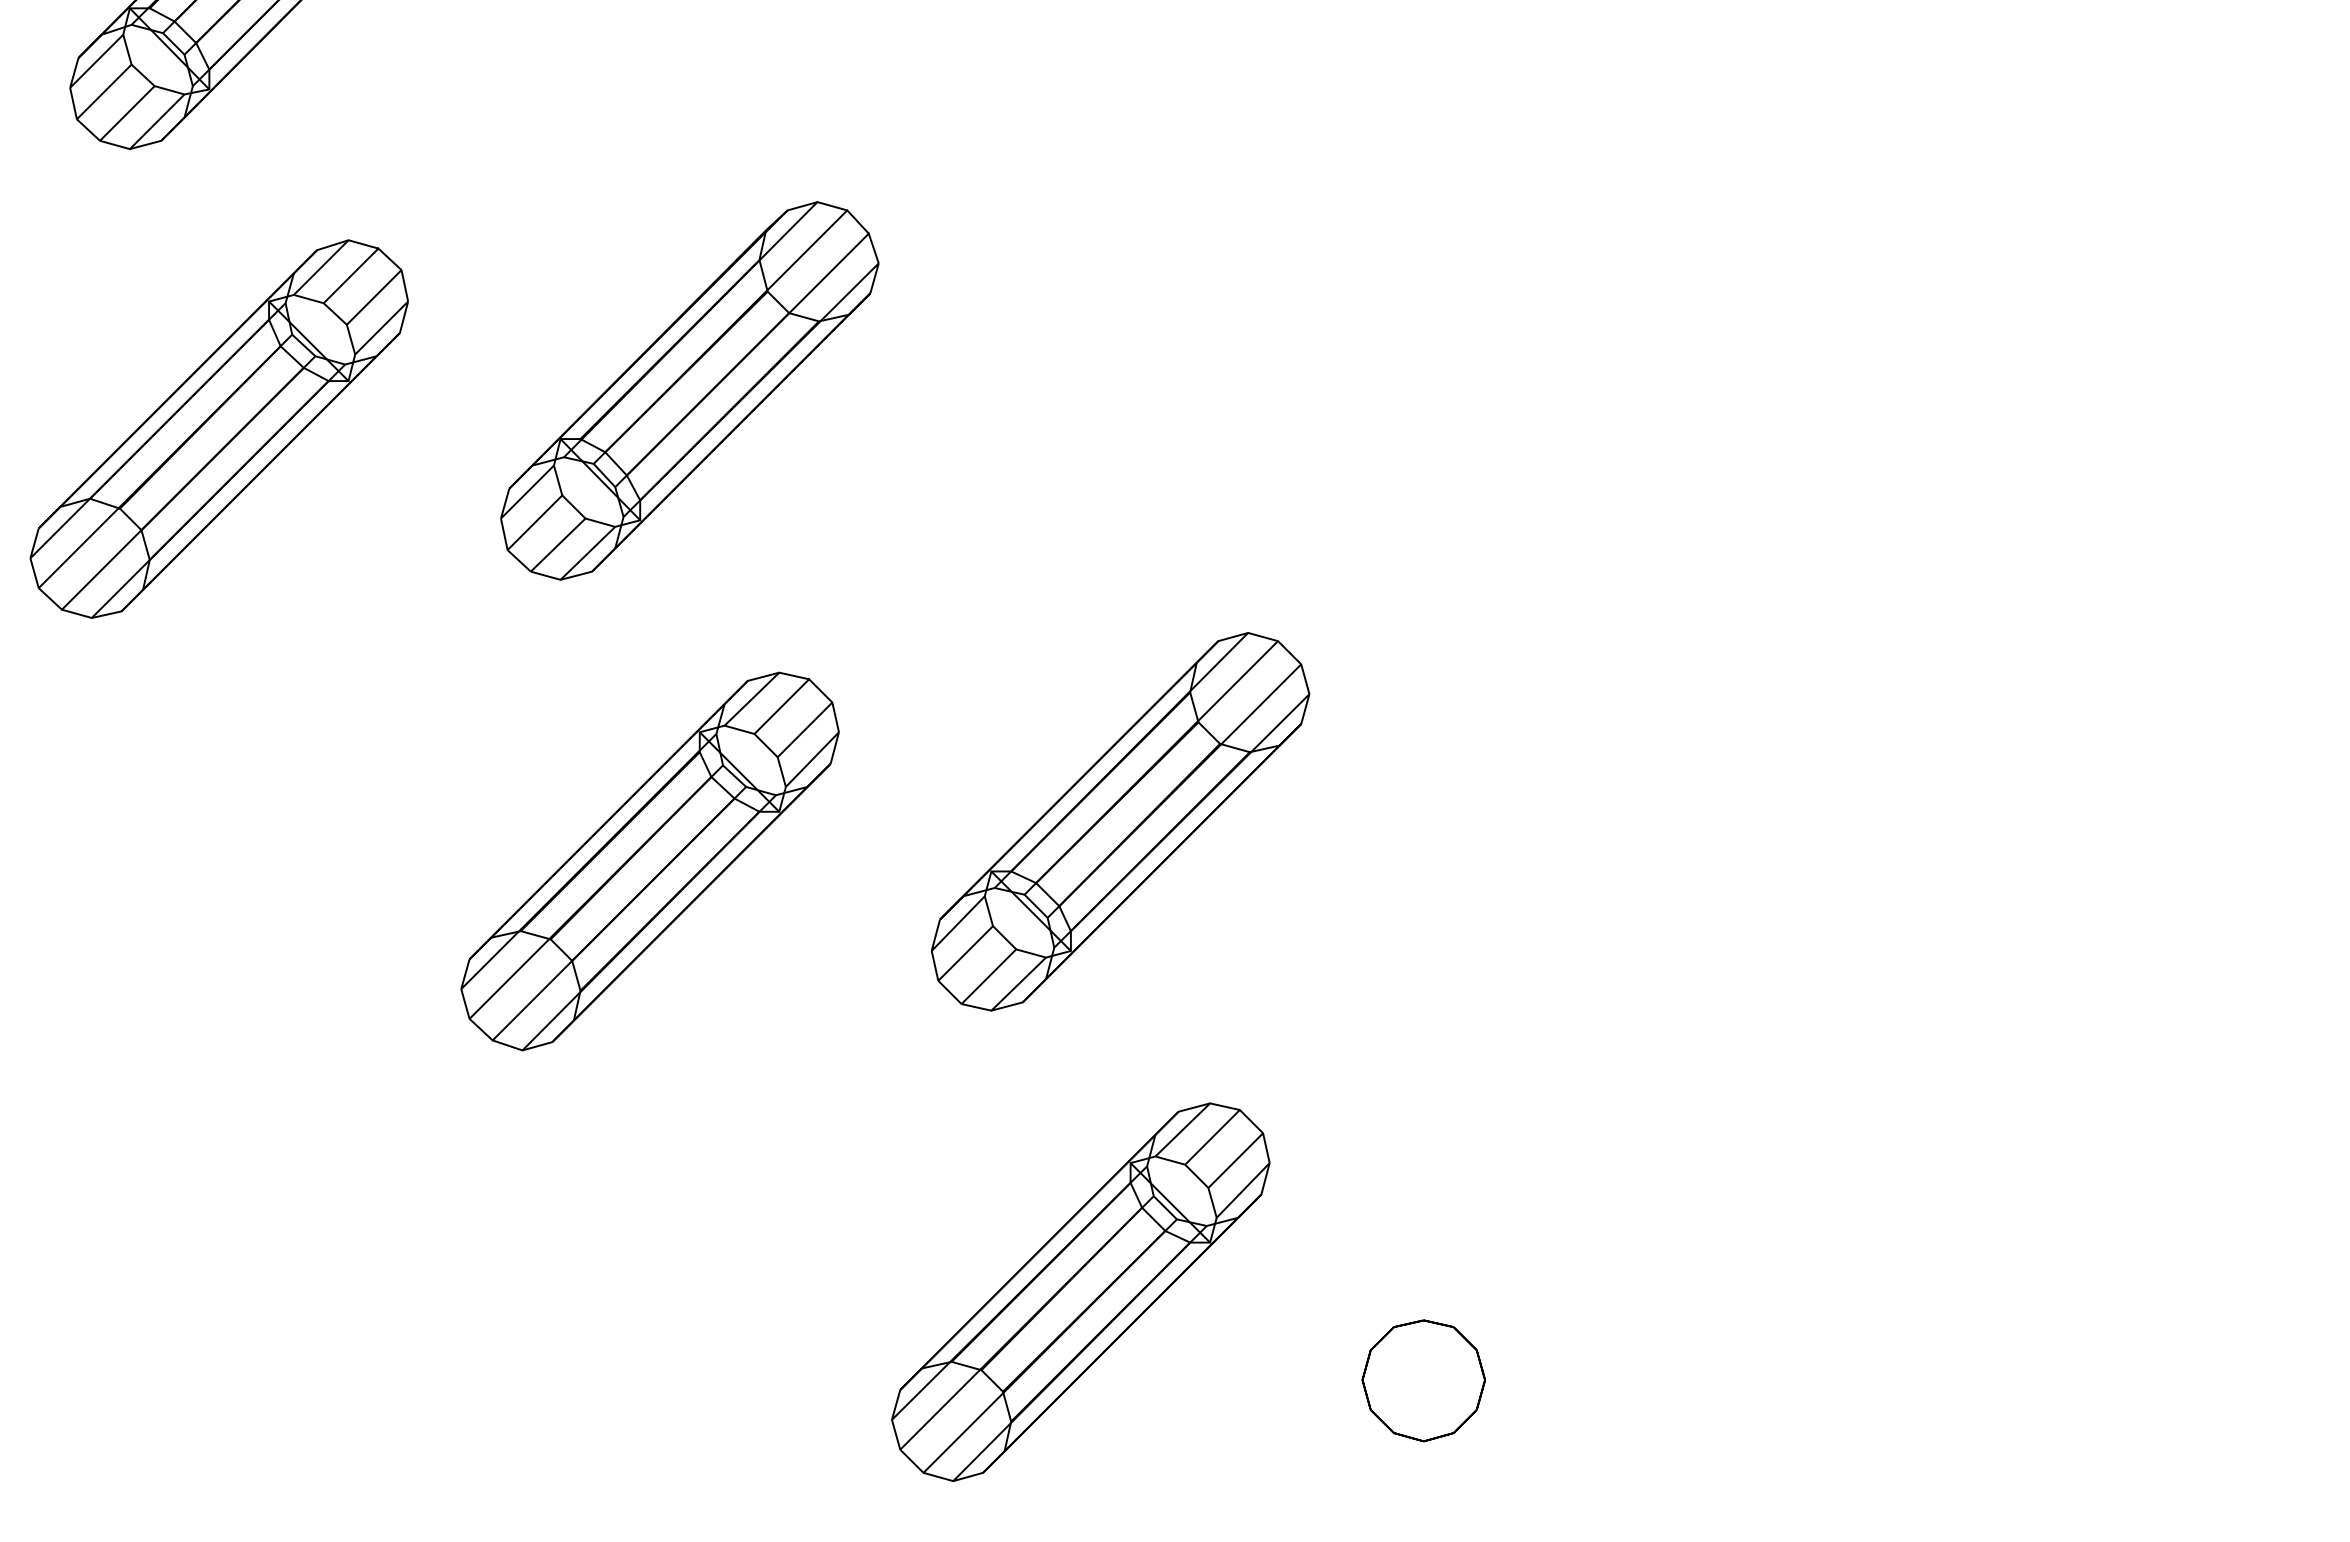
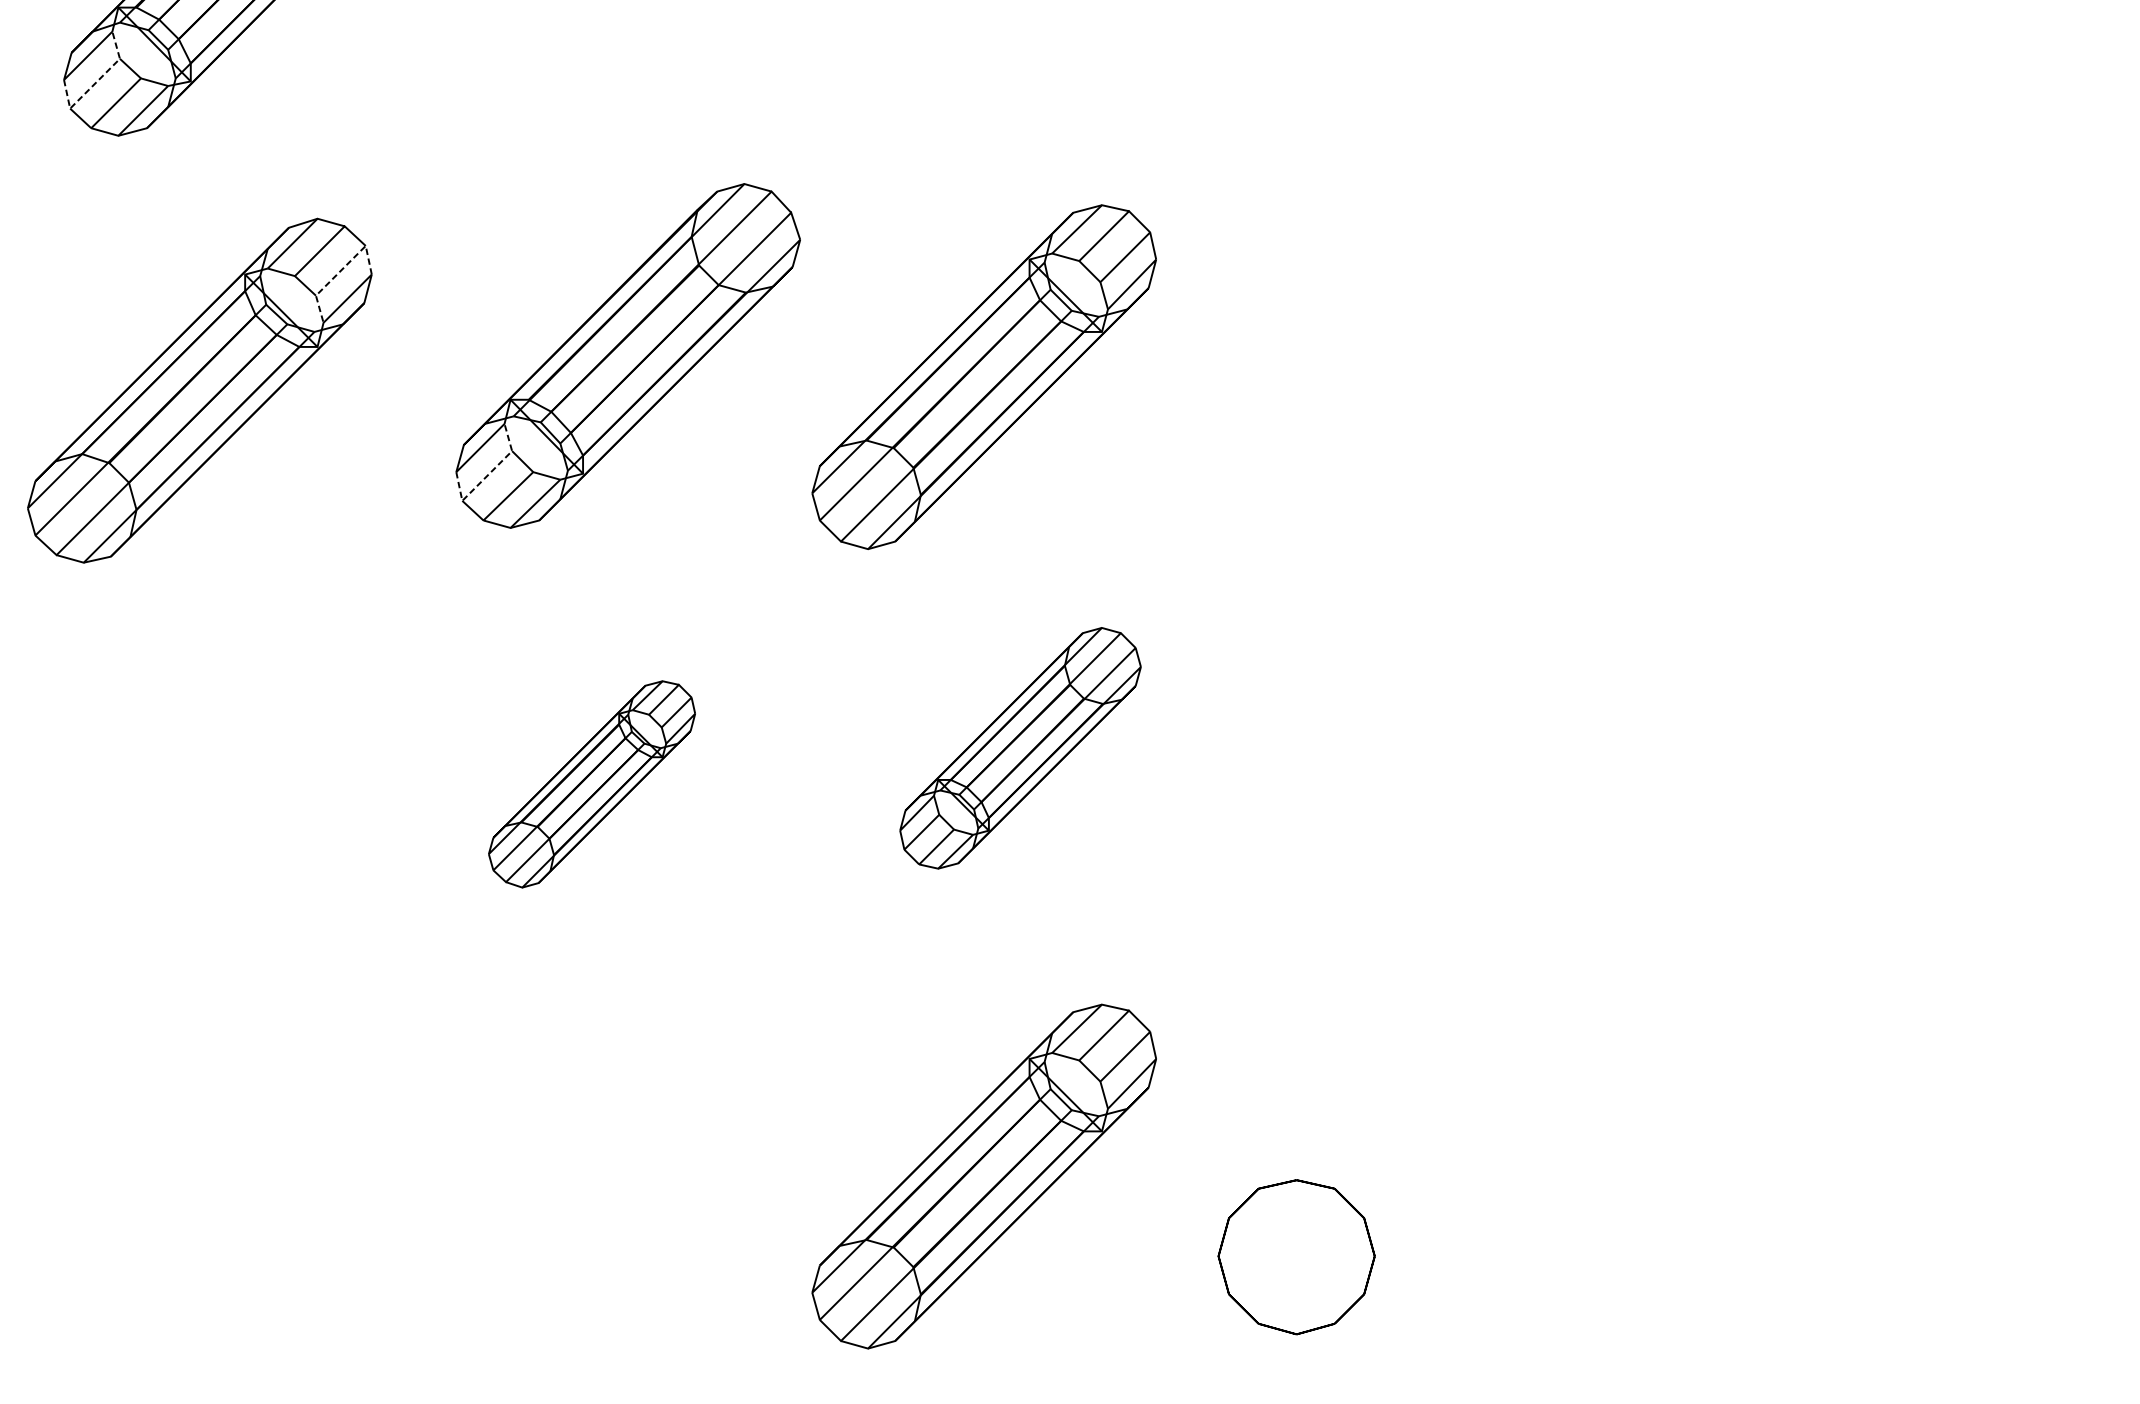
line: (103, 92) -> (94, 84), solid -> dashed
line: (374, 296) -> (341, 269), solid -> dashed
part: (1080, 413) -> (983, 376), added
line: (534, 523) -> (486, 476), solid -> dashed
part: (1120, 821) -> (1020, 747), size x0.7
part: (649, 861) -> (591, 784), size x0.6
part: (1423, 1380) -> (1296, 1256), size x1.4

